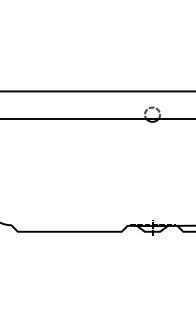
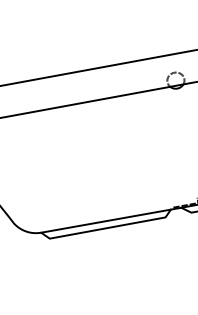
line: (69, 225) -> (106, 221), added

